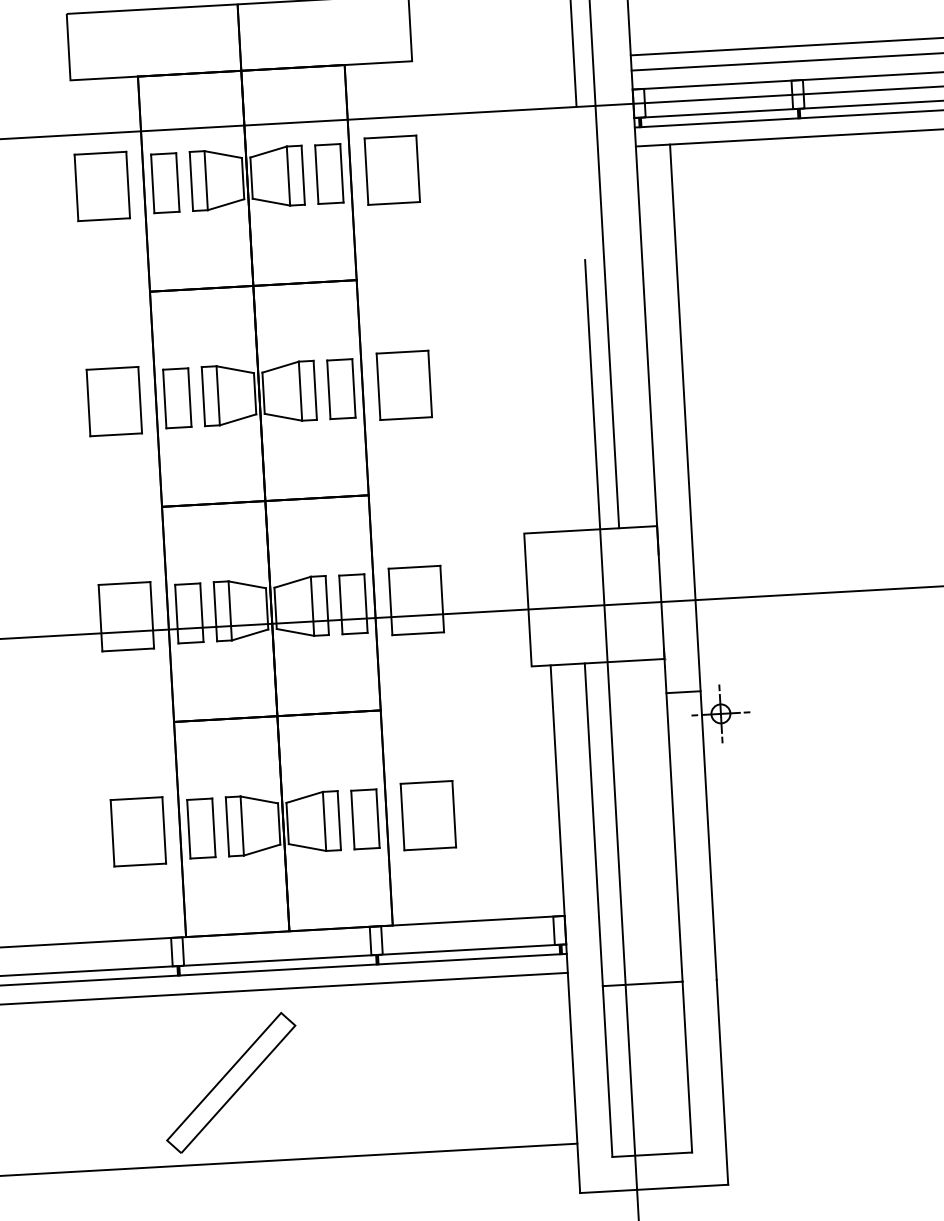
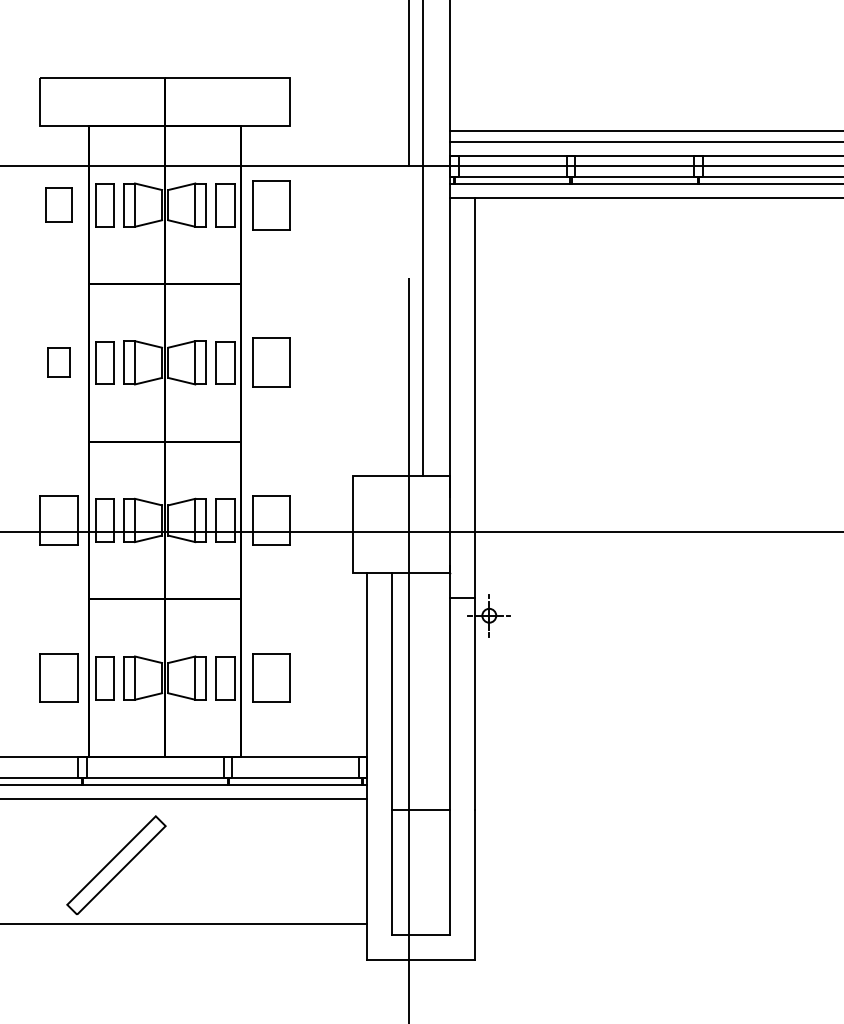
part: (101, 186) -> (58, 205), size x0.7
part: (113, 401) -> (58, 362), size x0.6

